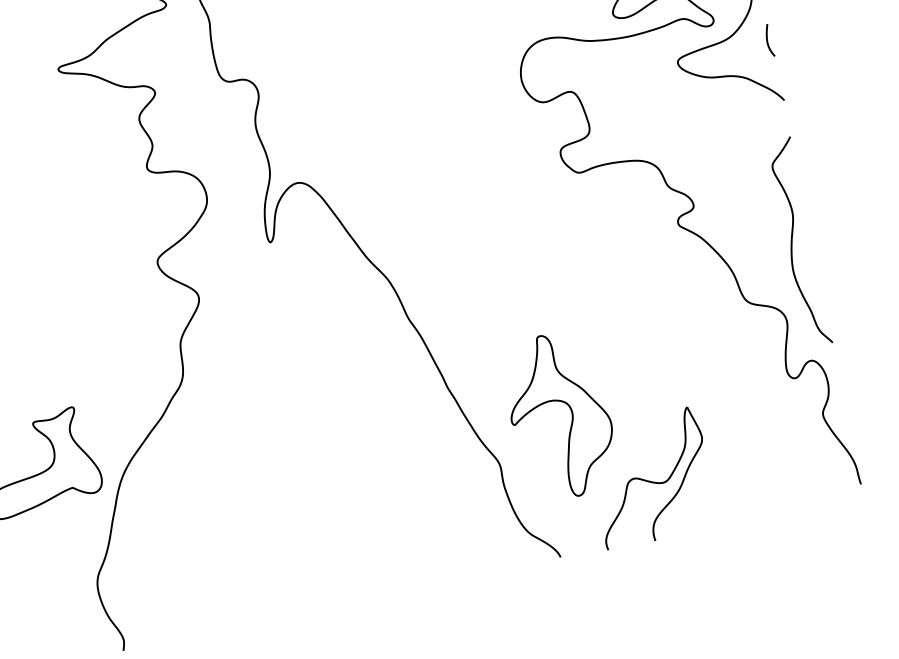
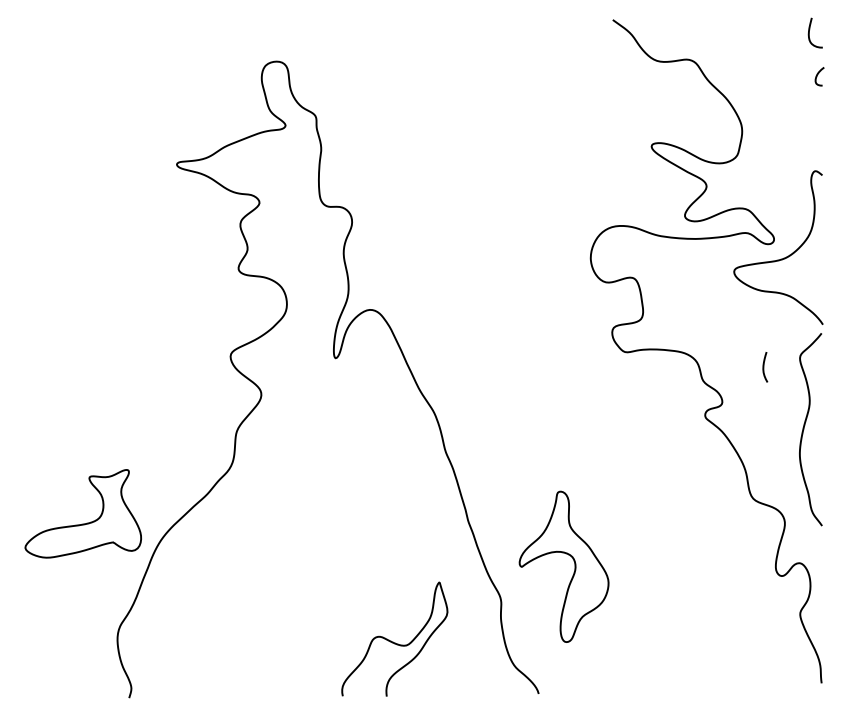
curve: (768, 41) -> (764, 367), moved
curve: (792, 243) -> (804, 429), moved
part: (651, 477) -> (394, 638), moved

